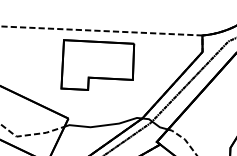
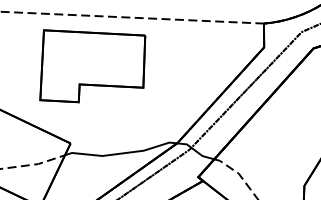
part: (97, 64) -> (92, 65), moved

